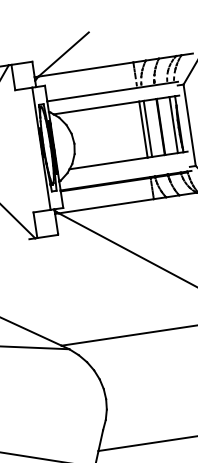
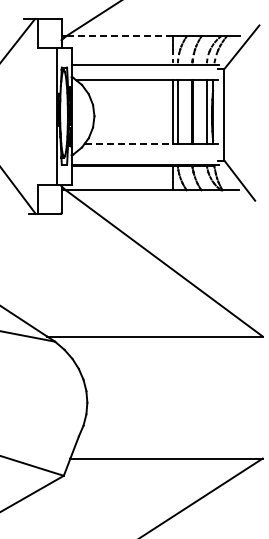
line: (85, 69) -> (118, 36), solid -> dashed
line: (108, 163) -> (128, 143), solid -> dashed

